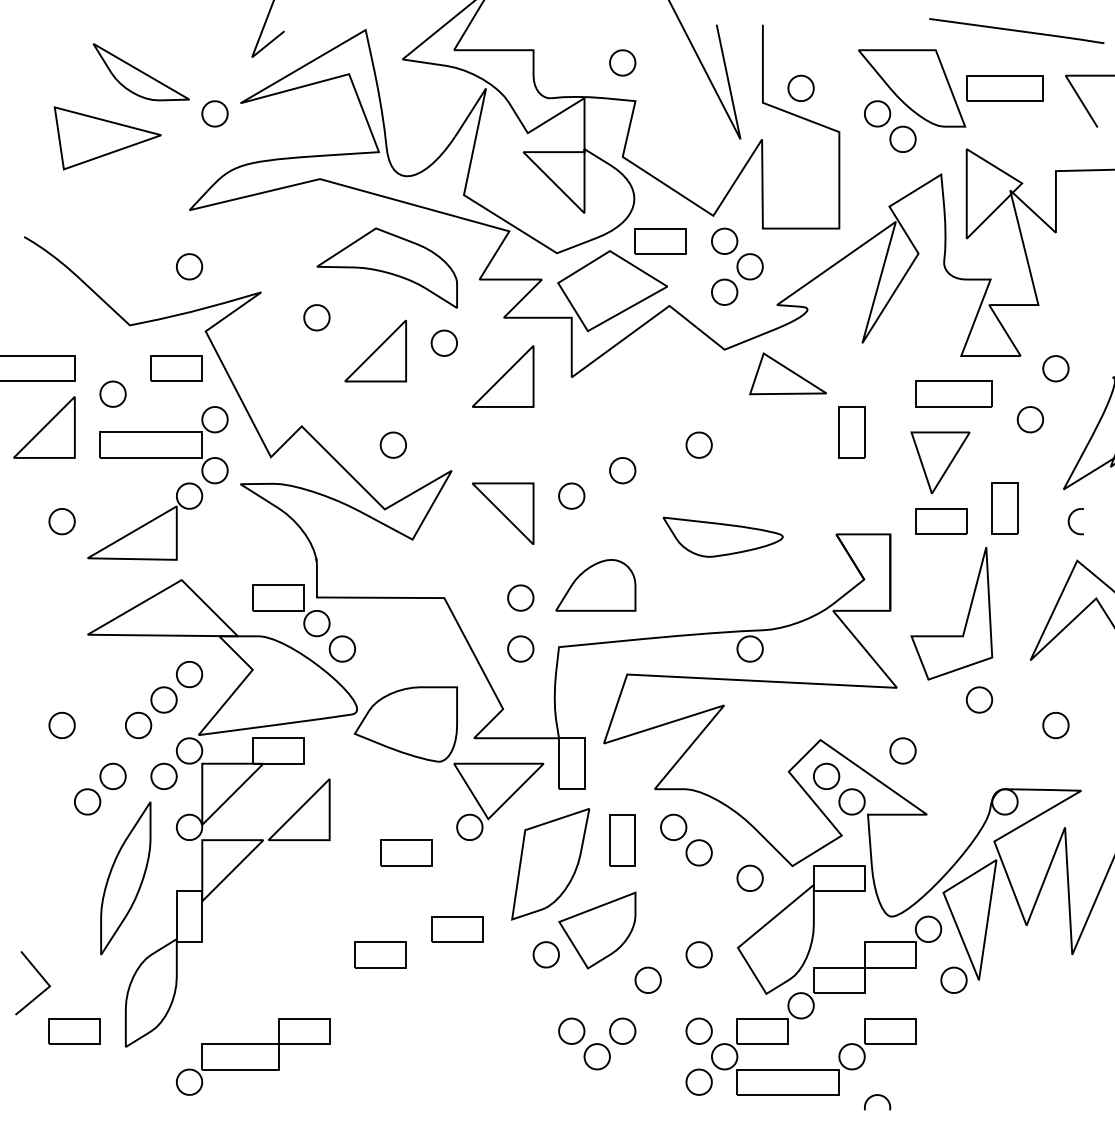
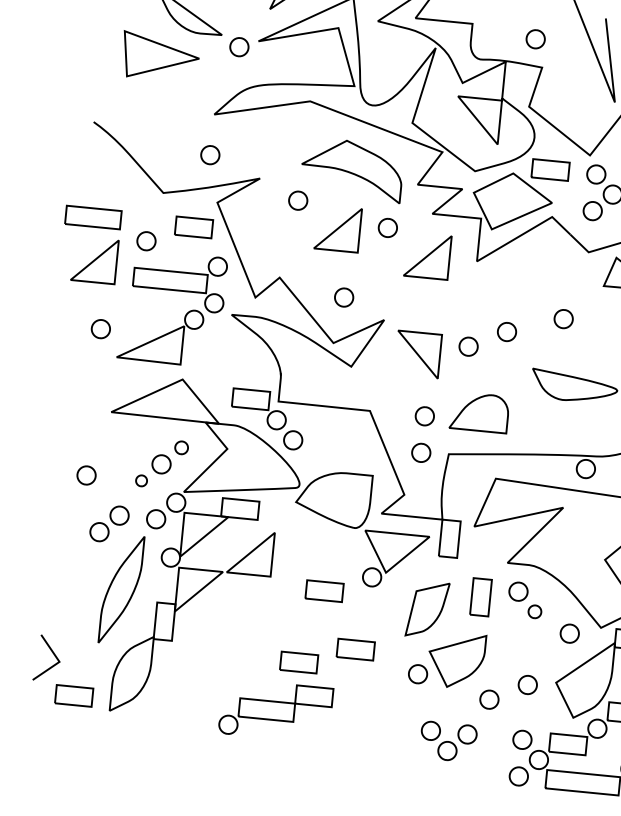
part: (189, 674) -> (181, 447), size x0.7
part: (138, 725) -> (141, 480), size x0.6
part: (698, 852) -> (534, 611), size x0.7
part: (550, 864) -> (427, 609), size x0.7
part: (252, 1056) -> (275, 710), moved

